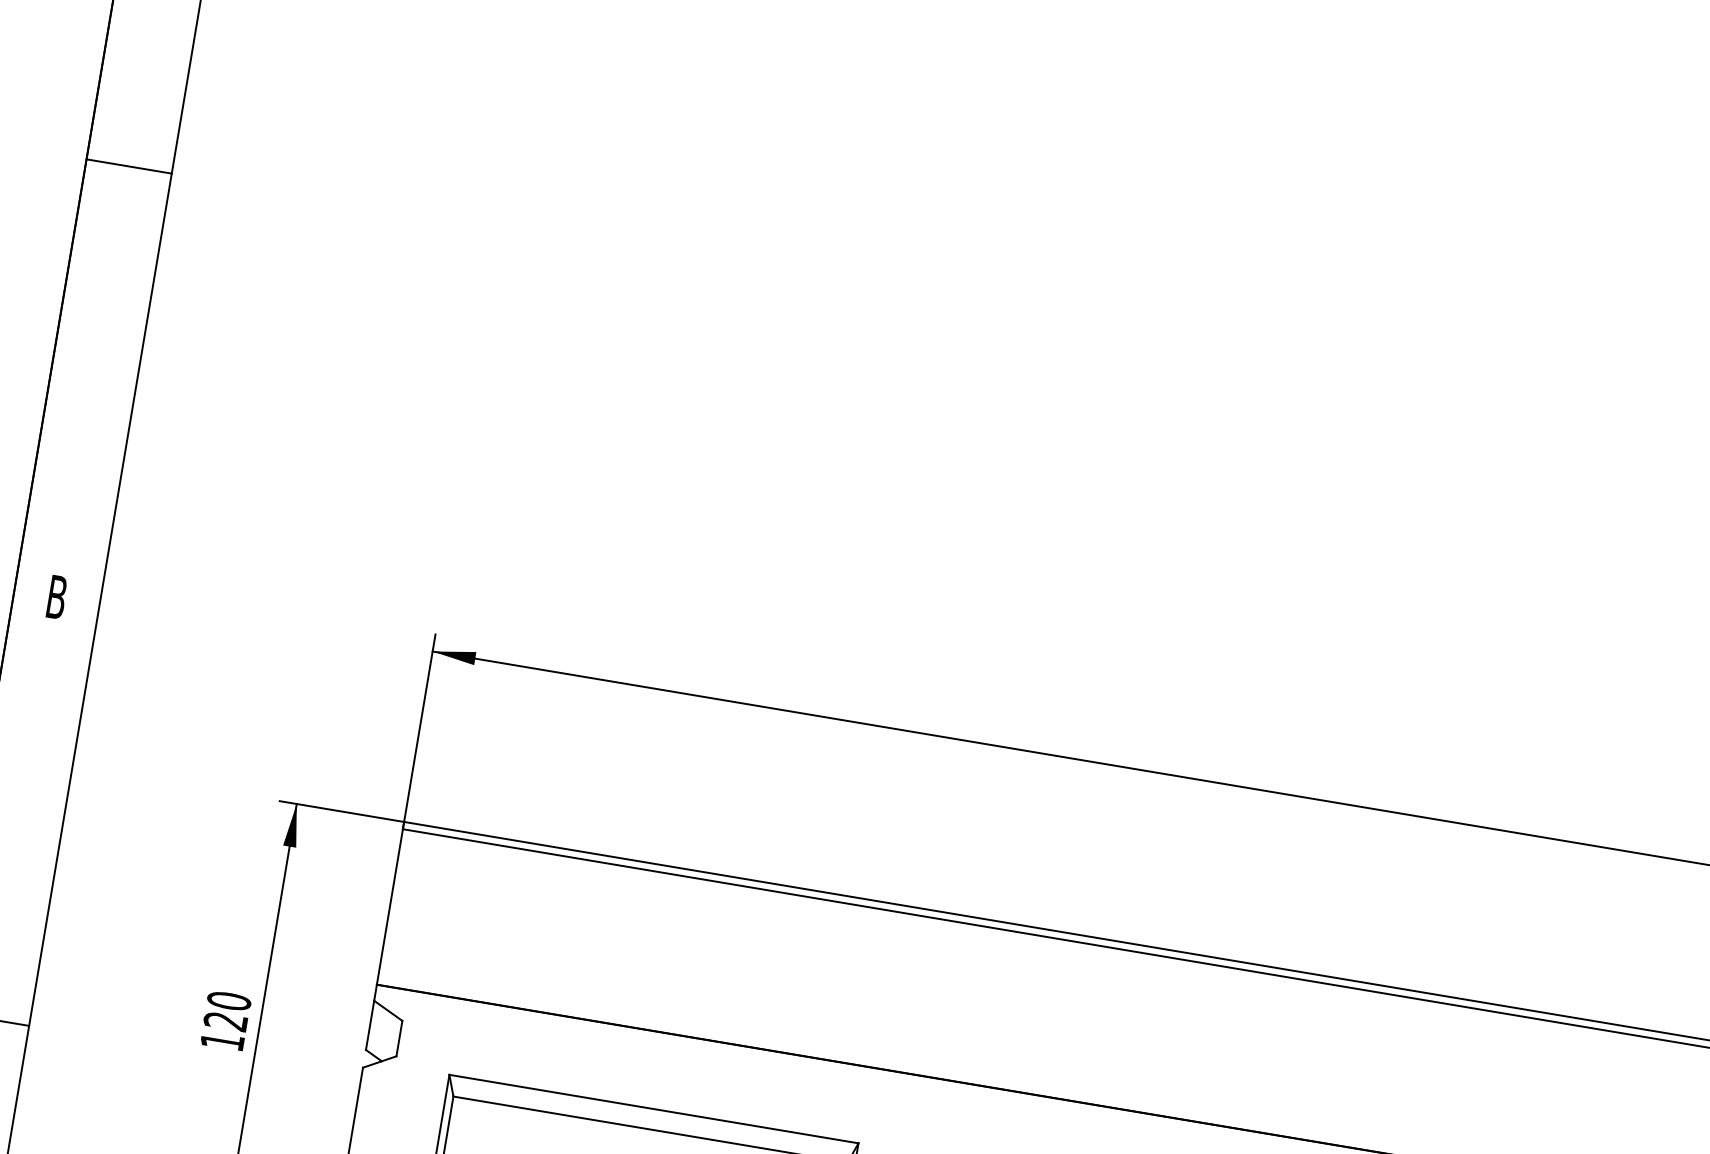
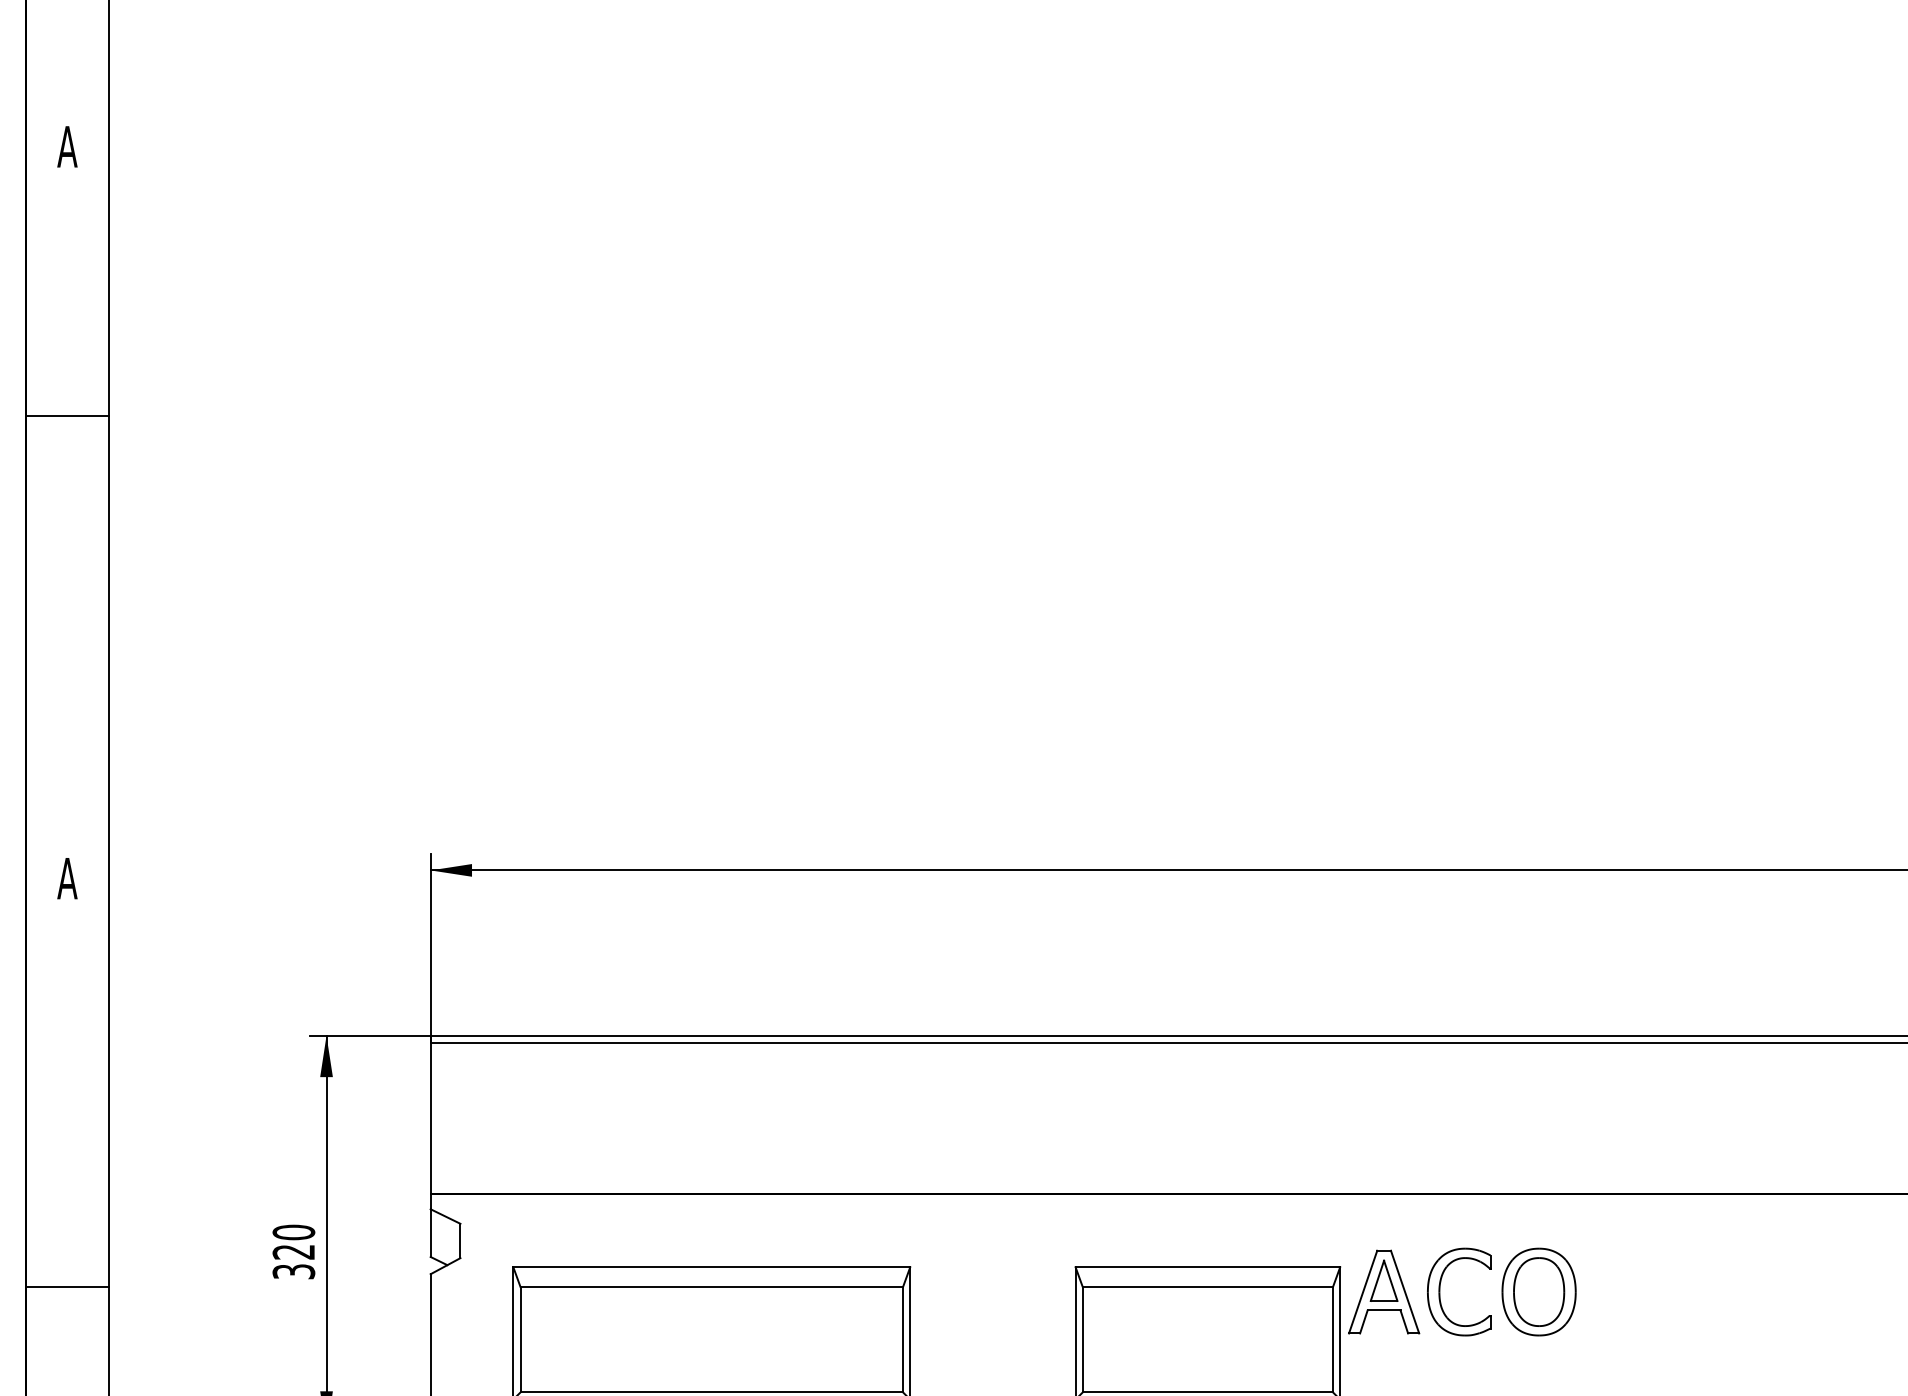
line: (129, 166) -> (67, 415), moved
text: (56, 597) -> (67, 878), B -> A
text: (222, 1041) -> (293, 1271), 120 -> 320

